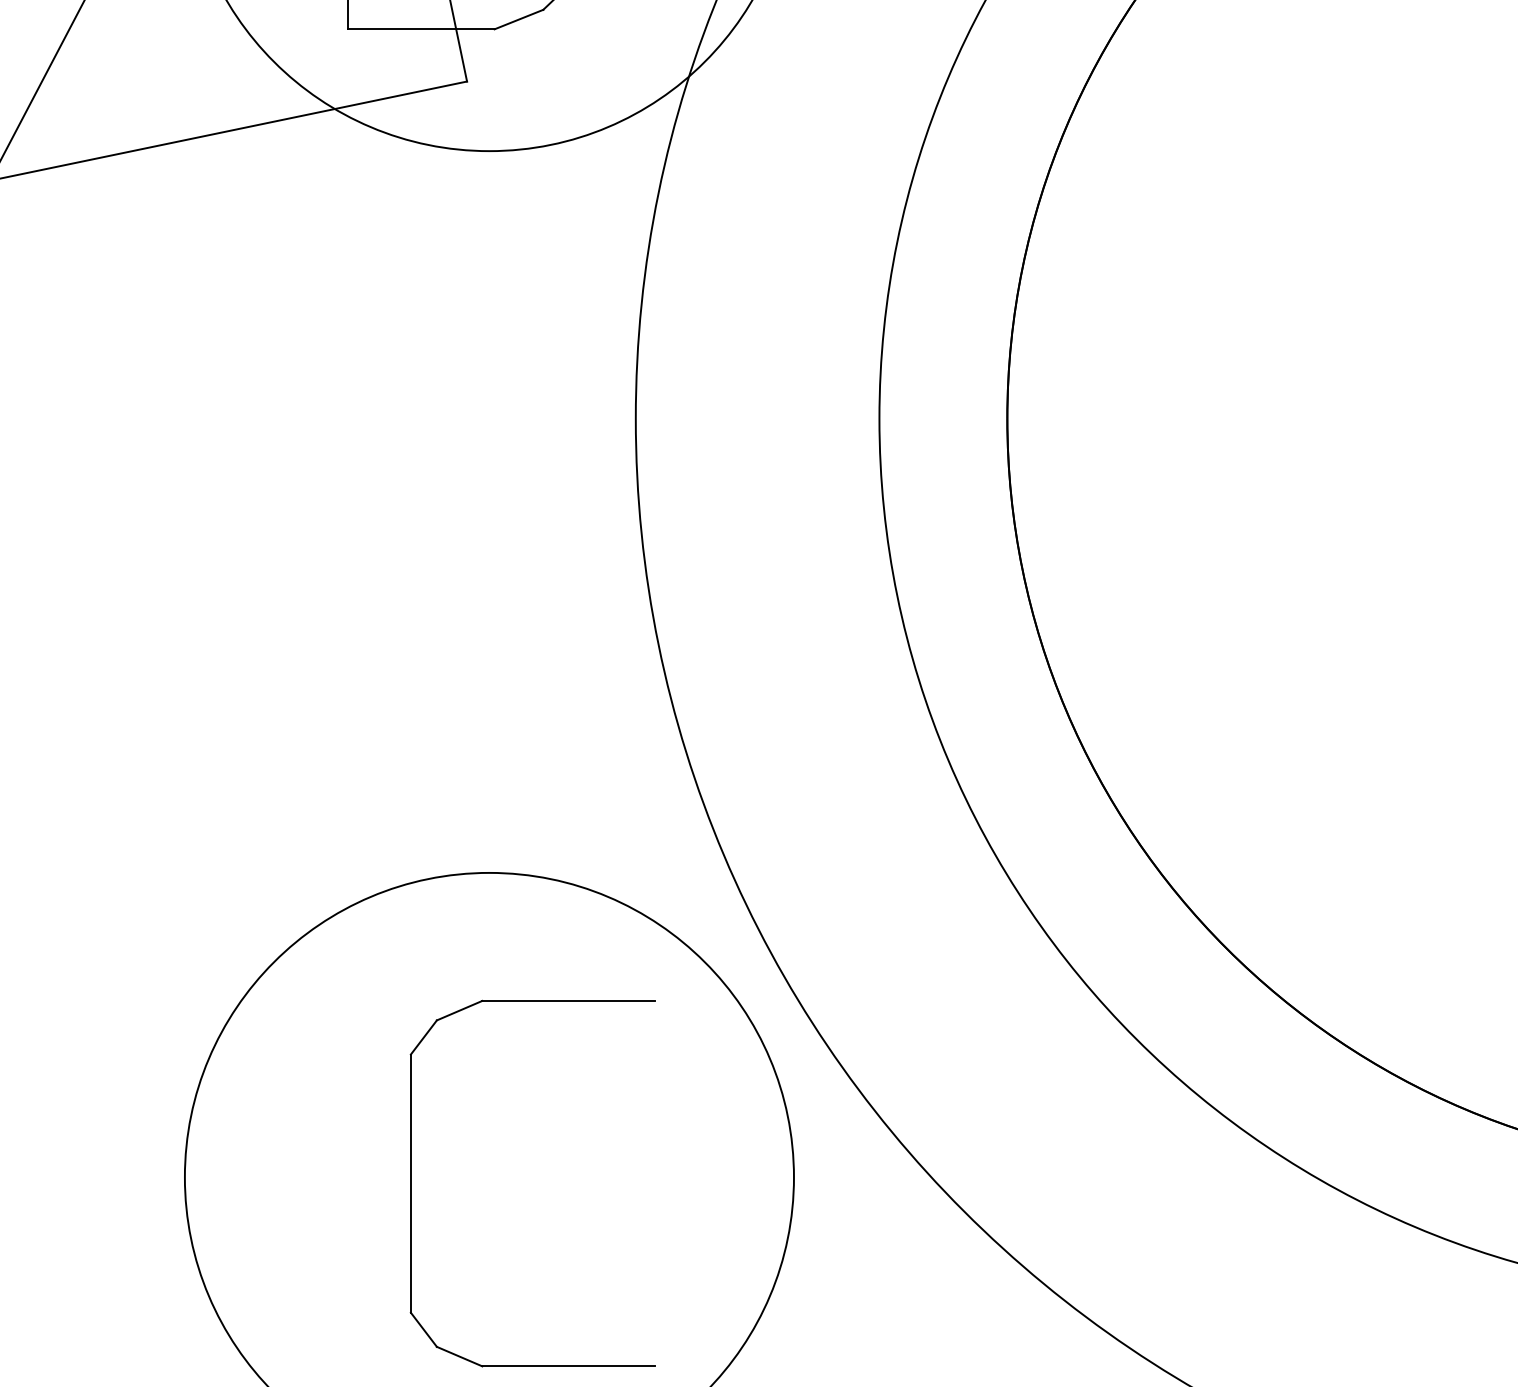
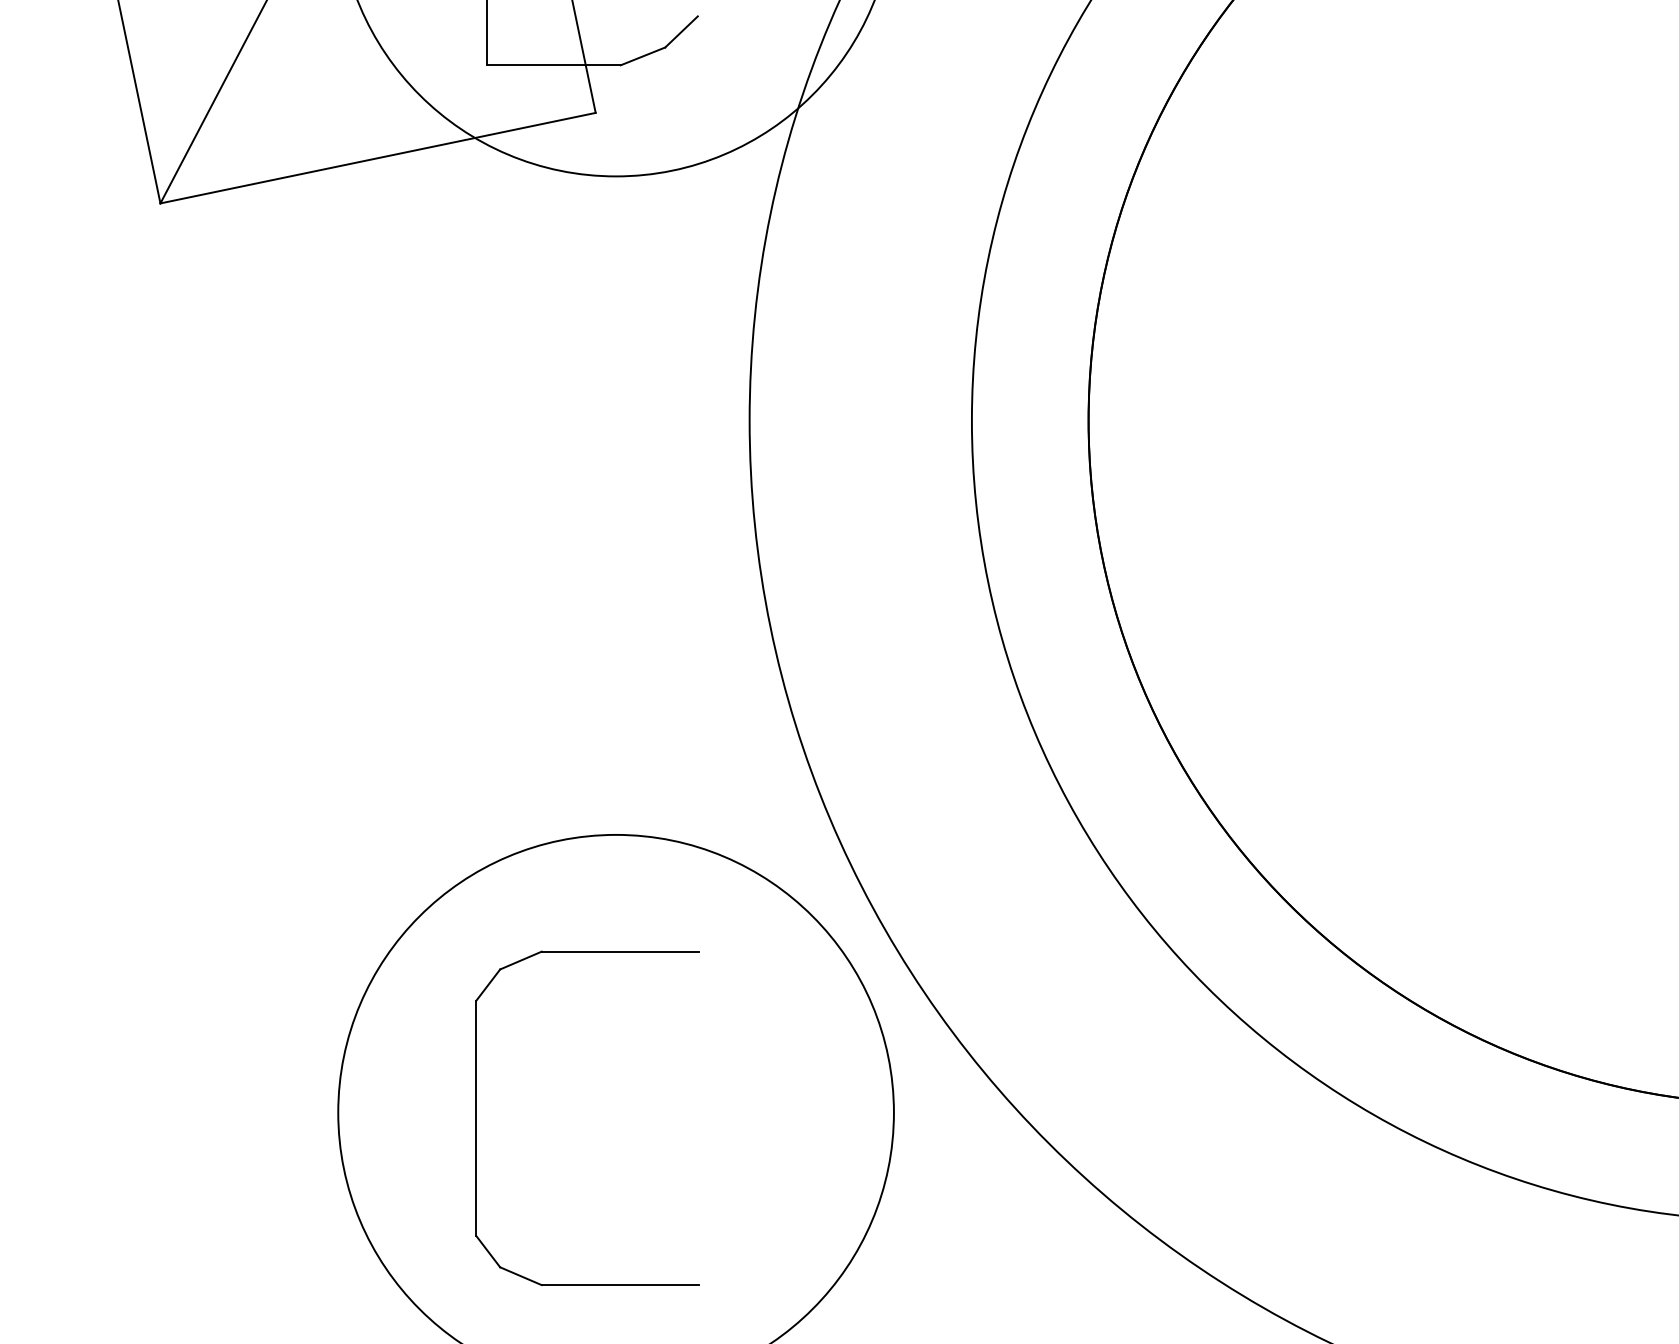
part: (410, 1182) -> (476, 1117), moved

